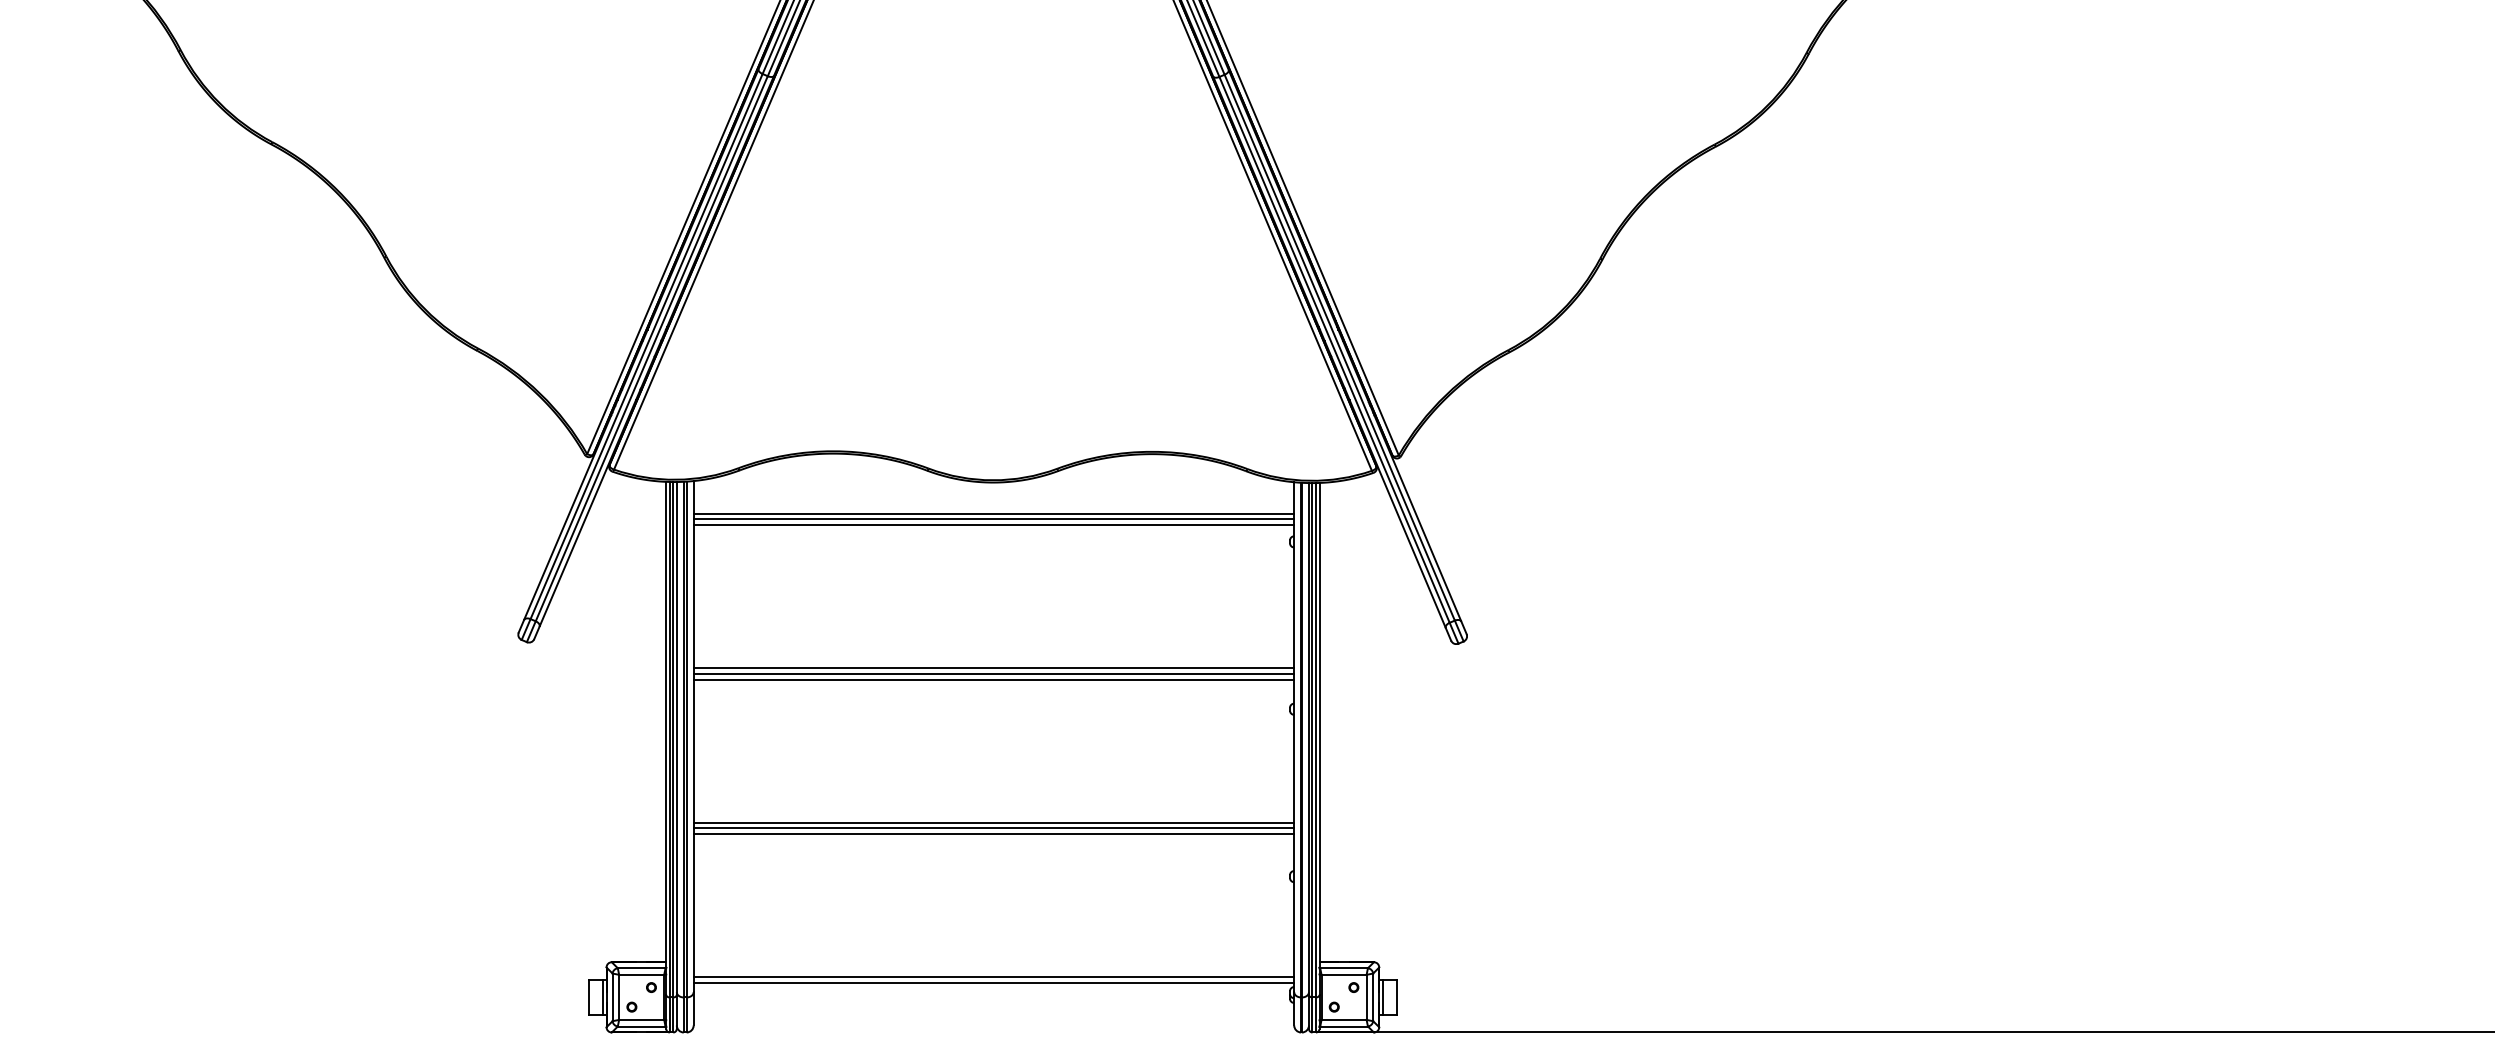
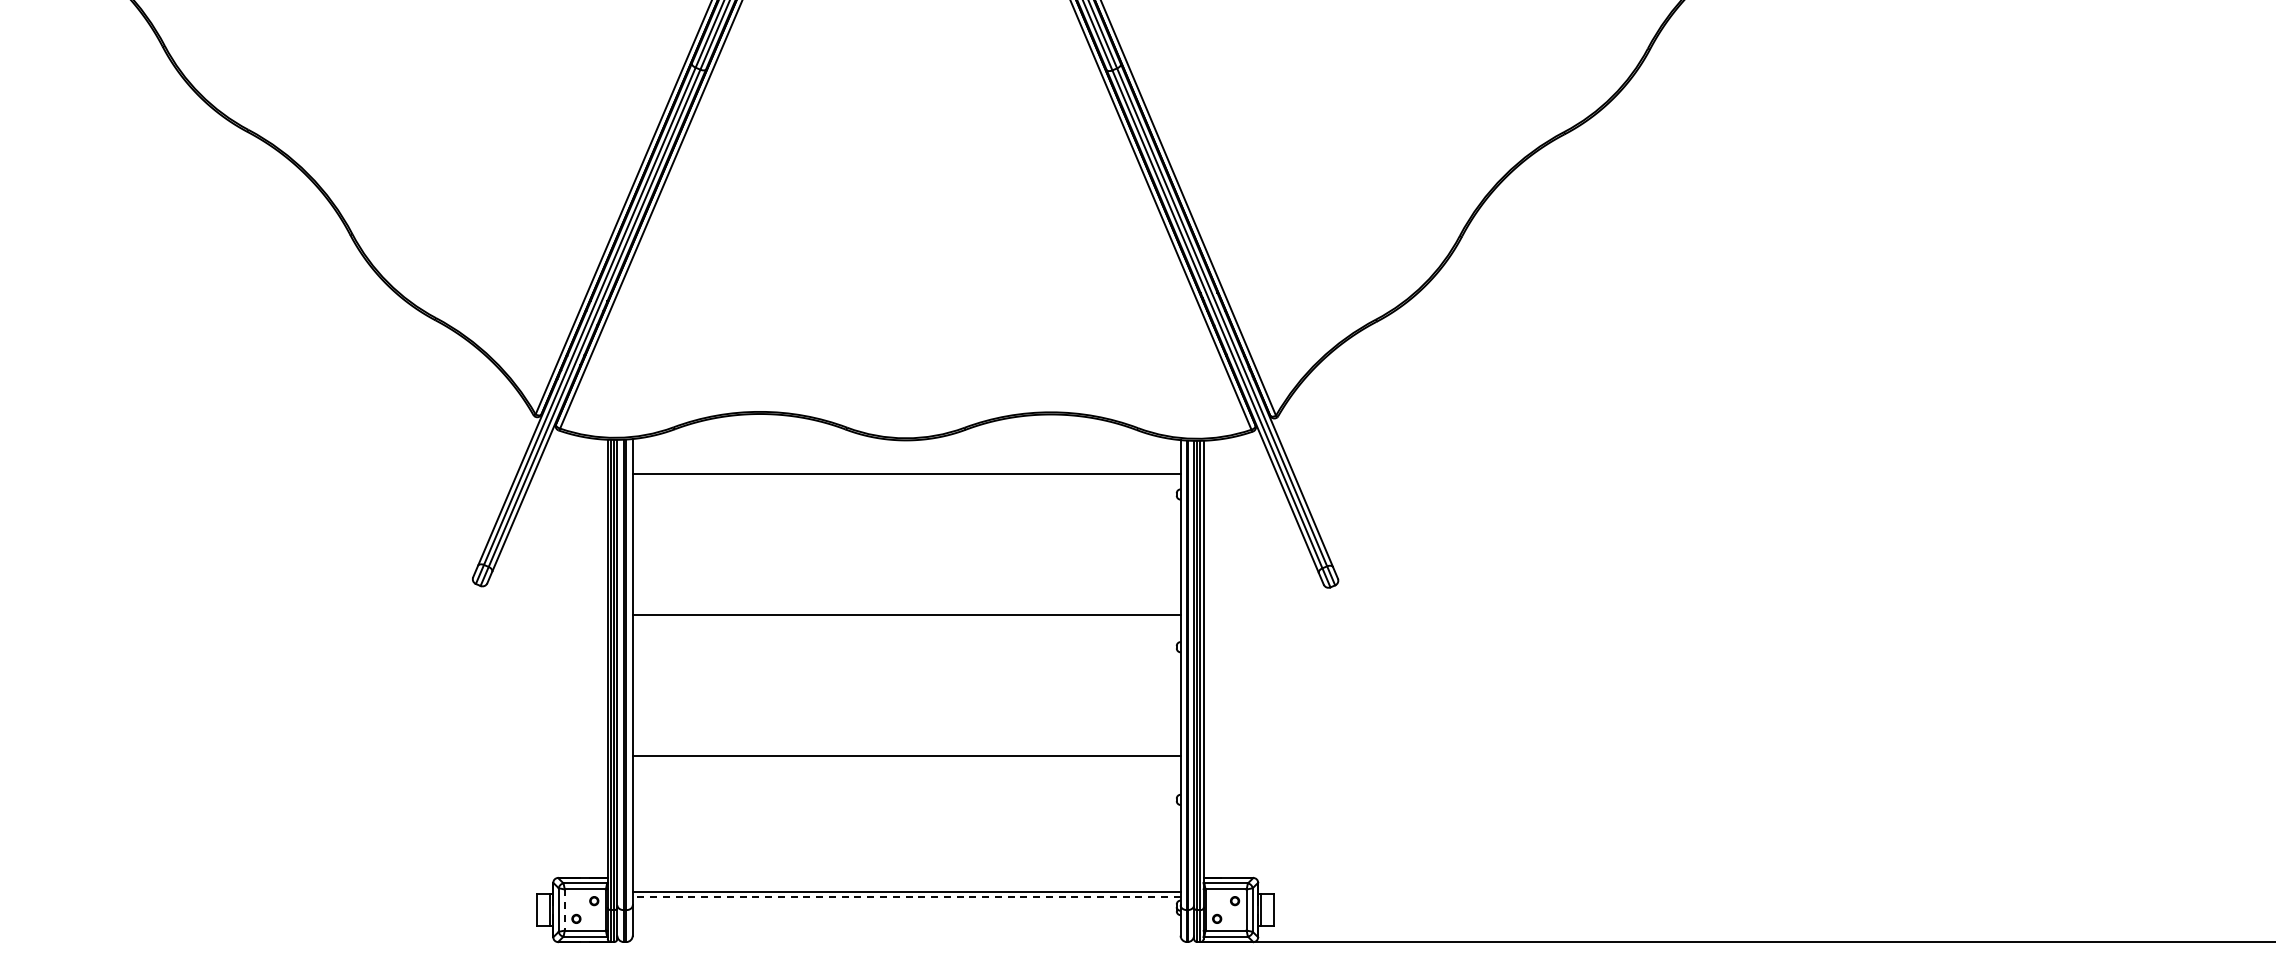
line: (993, 513) -> (906, 468), removed
line: (993, 525) -> (906, 479), removed
line: (993, 667) -> (906, 609), removed
line: (993, 679) -> (906, 620), removed
line: (993, 822) -> (906, 750), removed
line: (993, 834) -> (906, 761), removed
line: (993, 982) -> (906, 896), solid -> dashed
line: (618, 997) -> (564, 910), solid -> dashed

